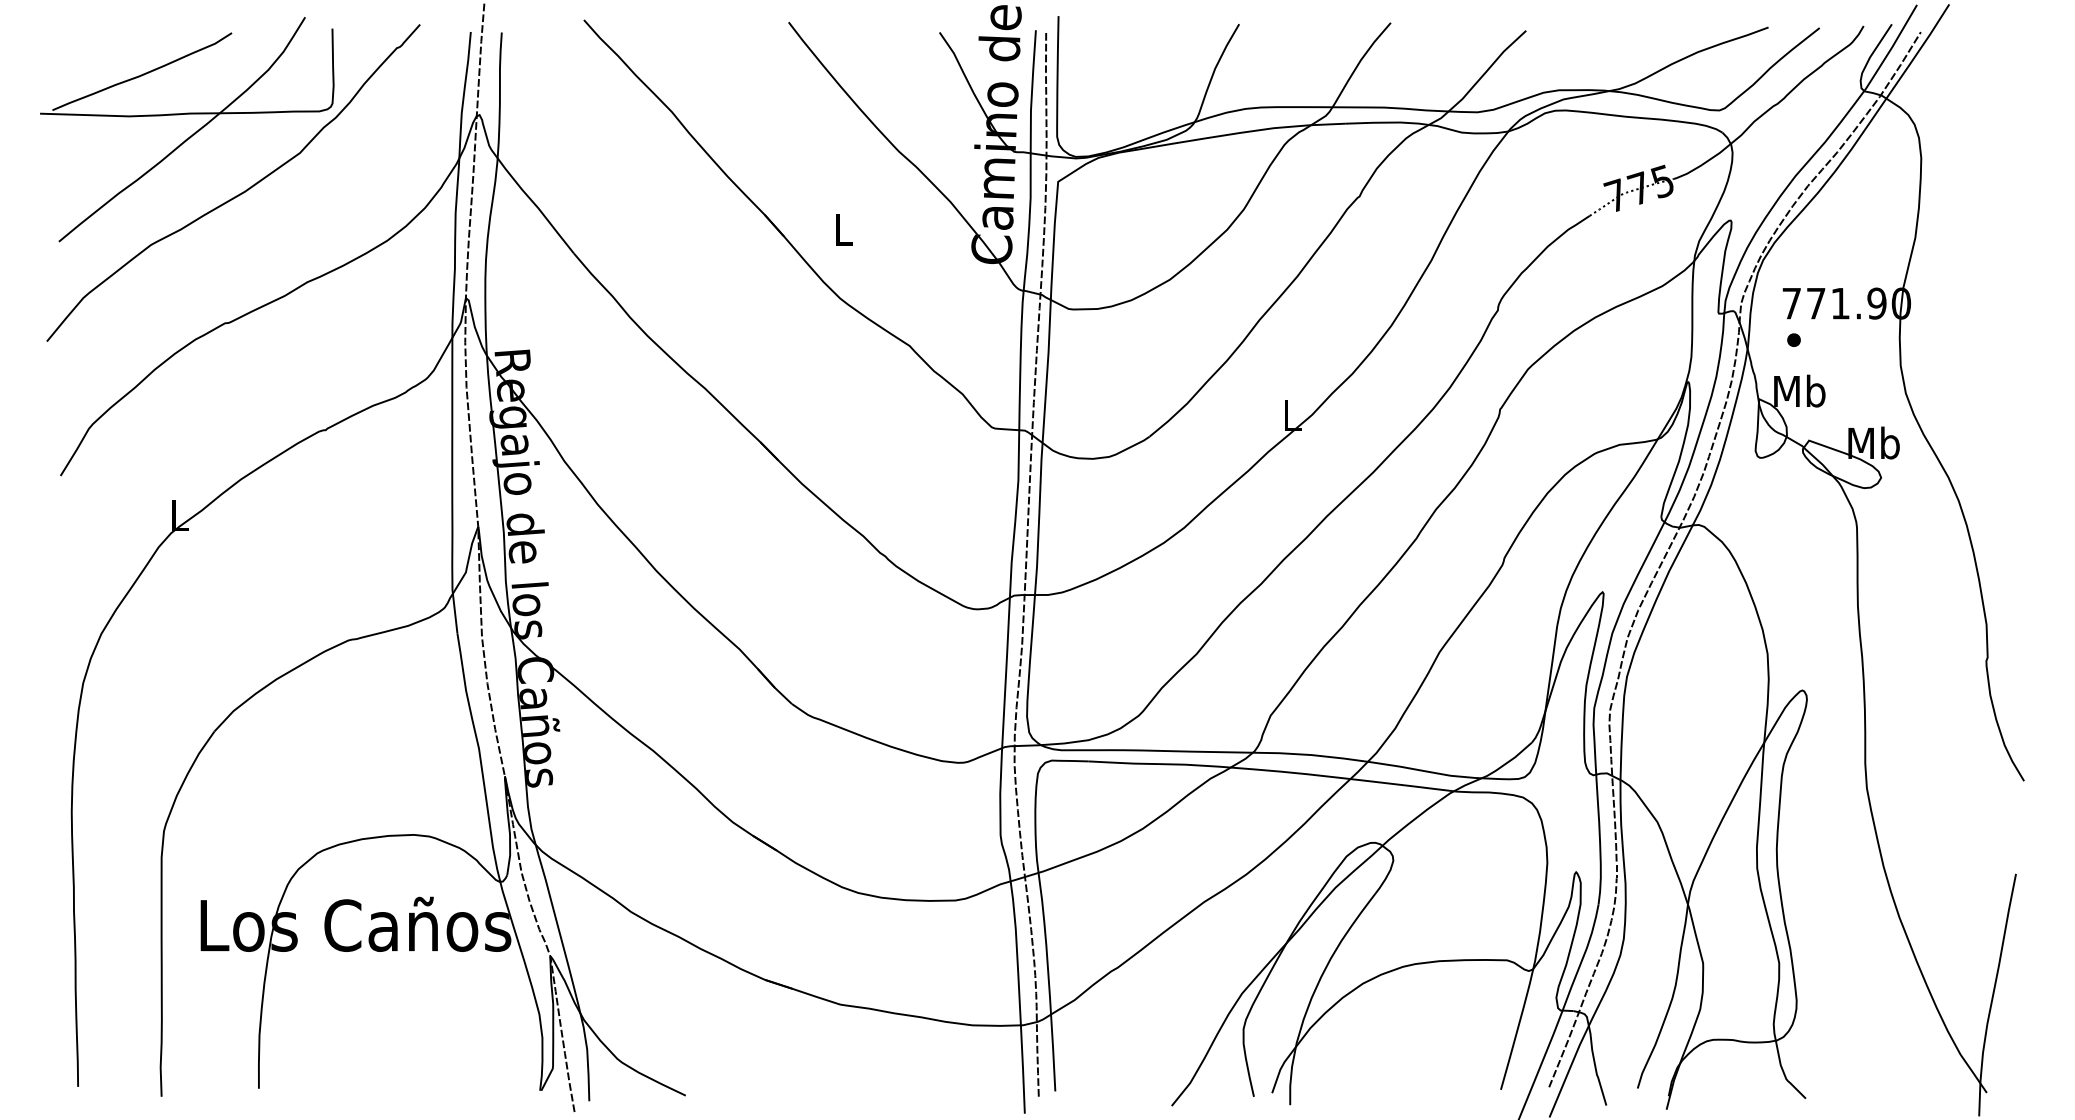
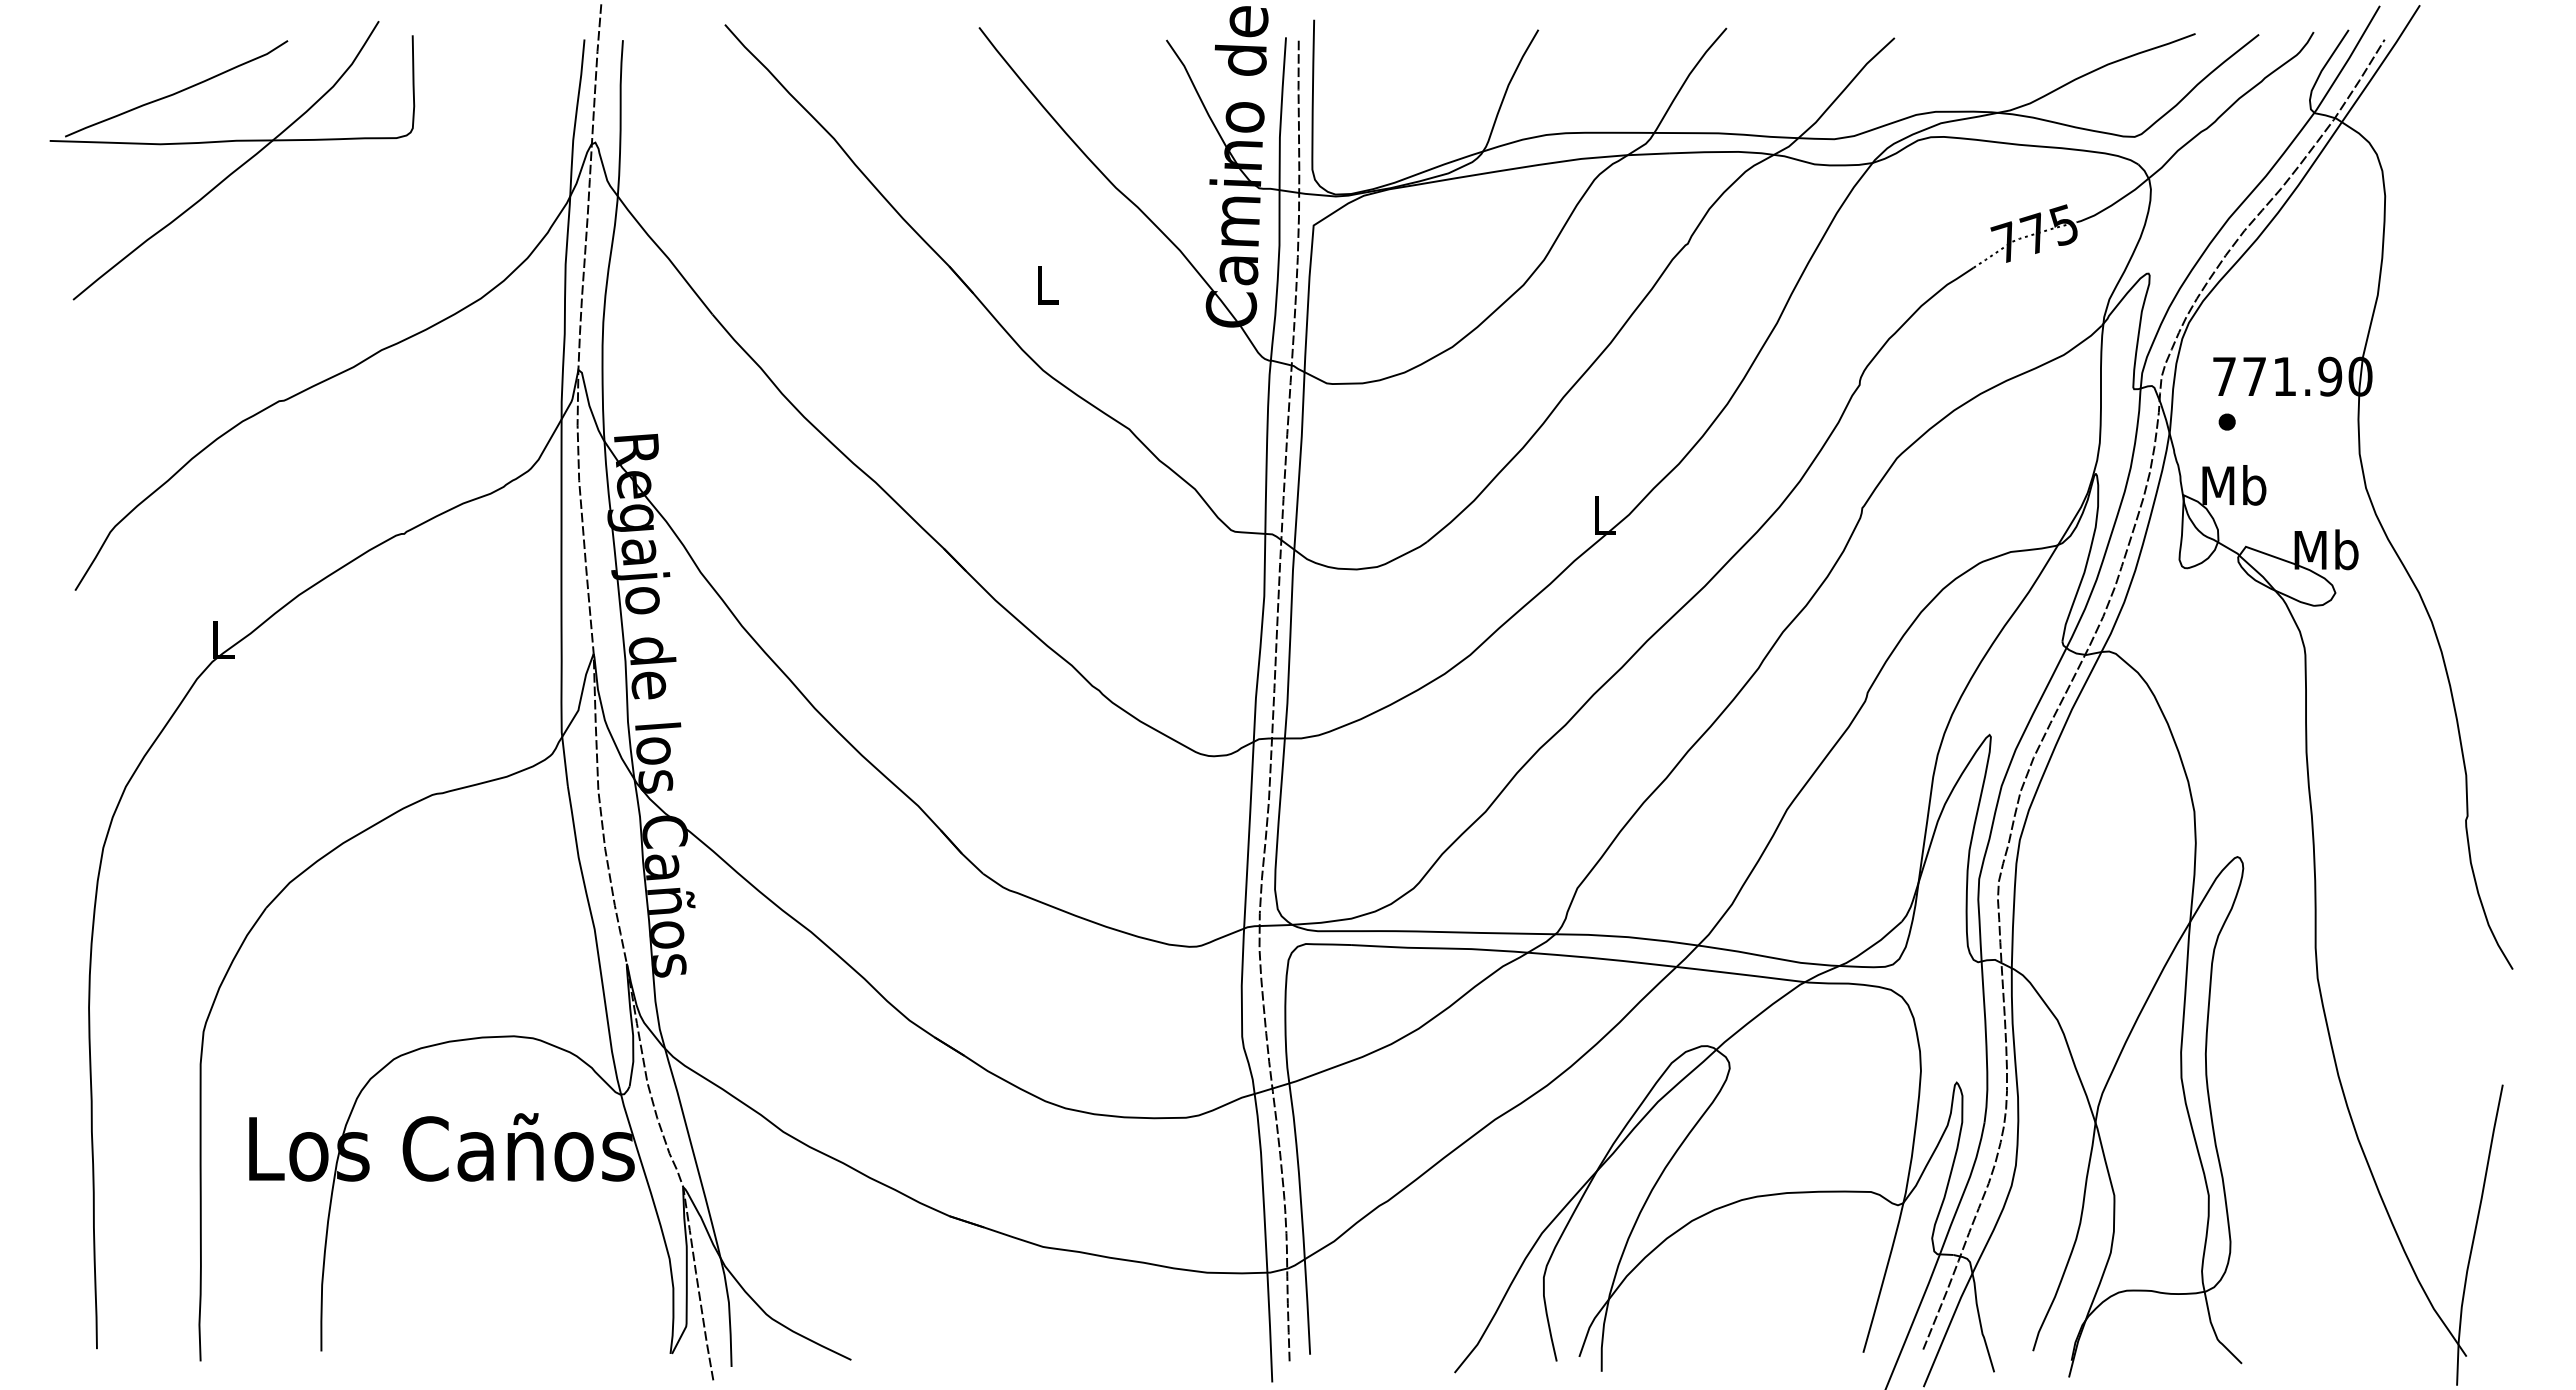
curve: (238, 194) -> (295, 241), removed

